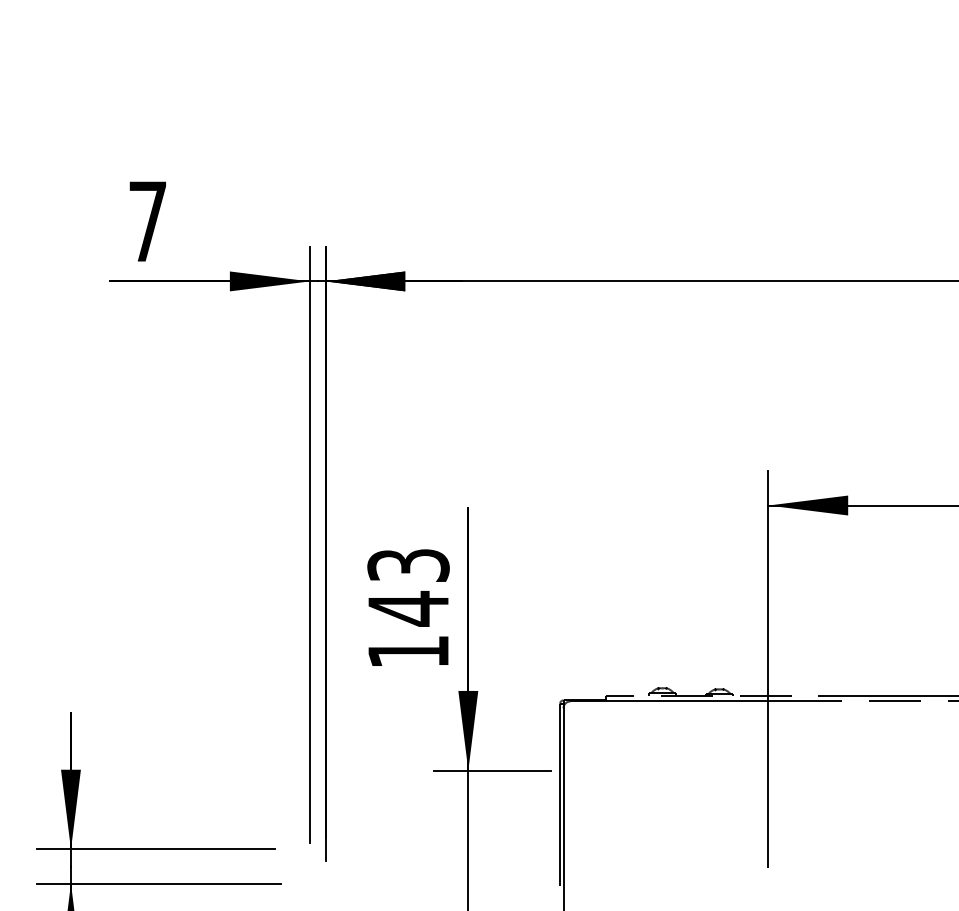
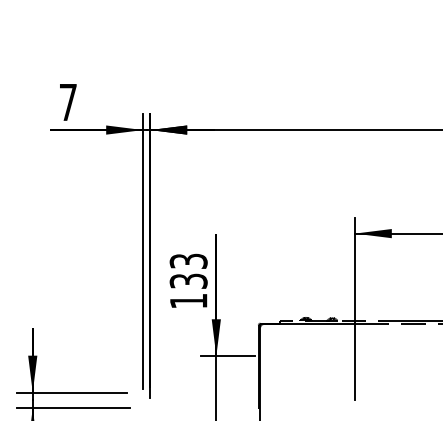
text: (408, 609) -> (188, 281), 143 -> 133

